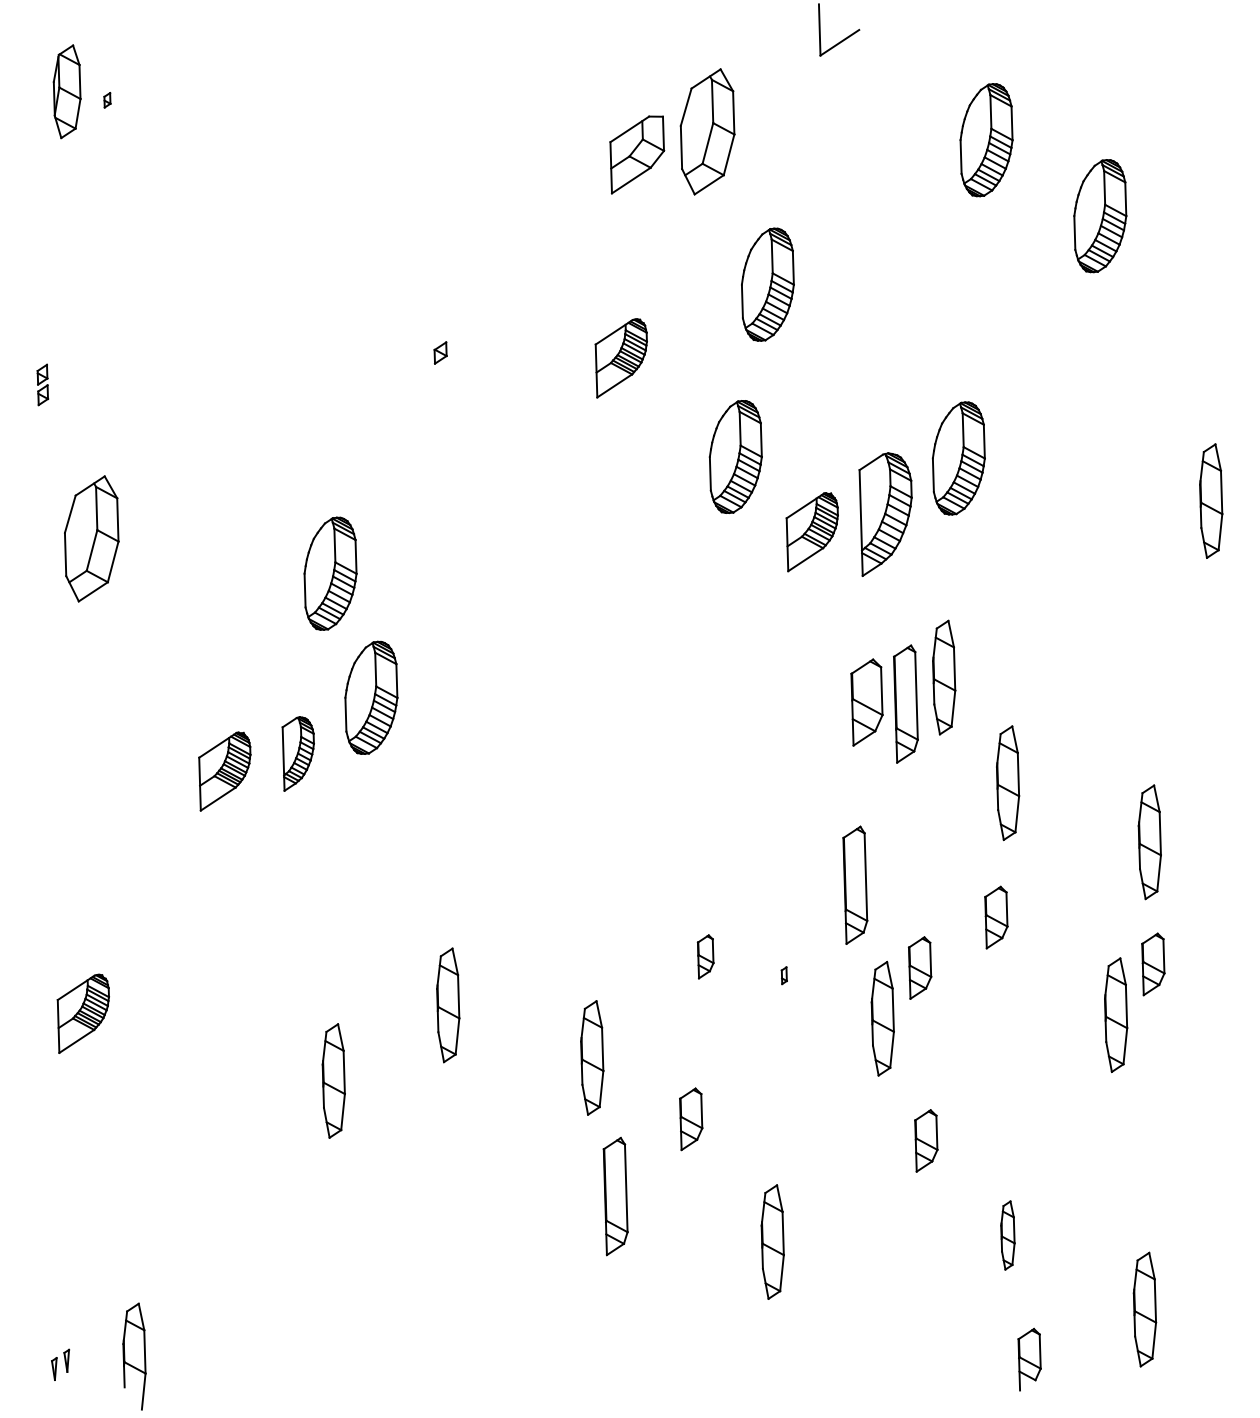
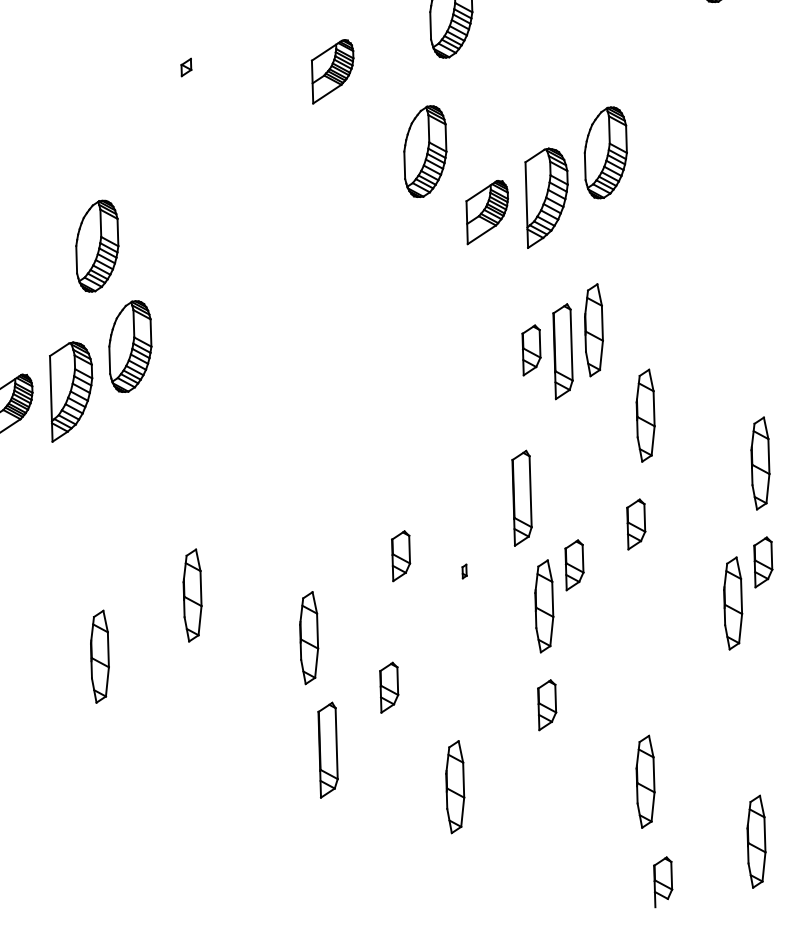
part: (866, 702) -> (531, 350), size x0.71
part: (298, 753) -> (71, 391), size x1.67
part: (705, 956) -> (400, 555), size x1.43
part: (926, 1140) -> (547, 704), moved
part: (1007, 1235) -> (645, 781), size x1.67

